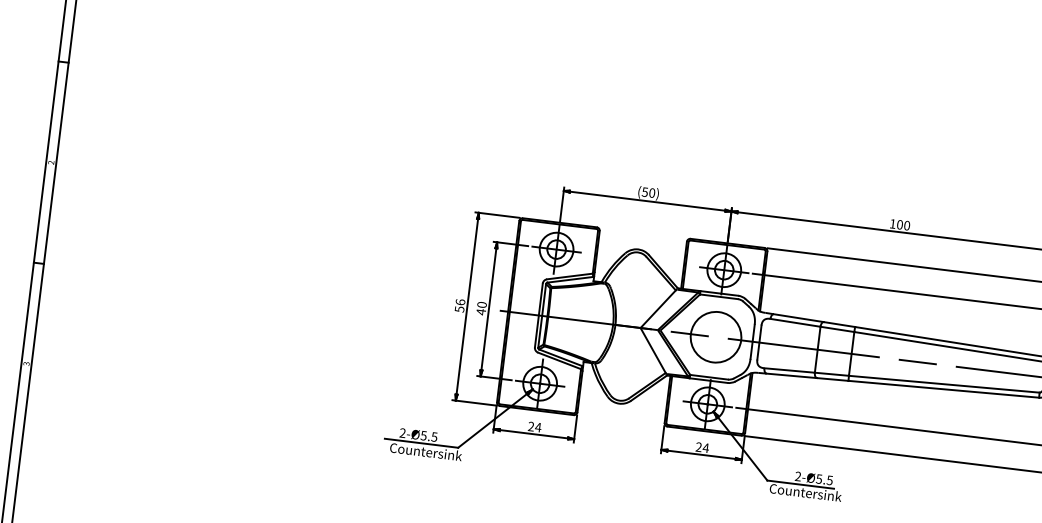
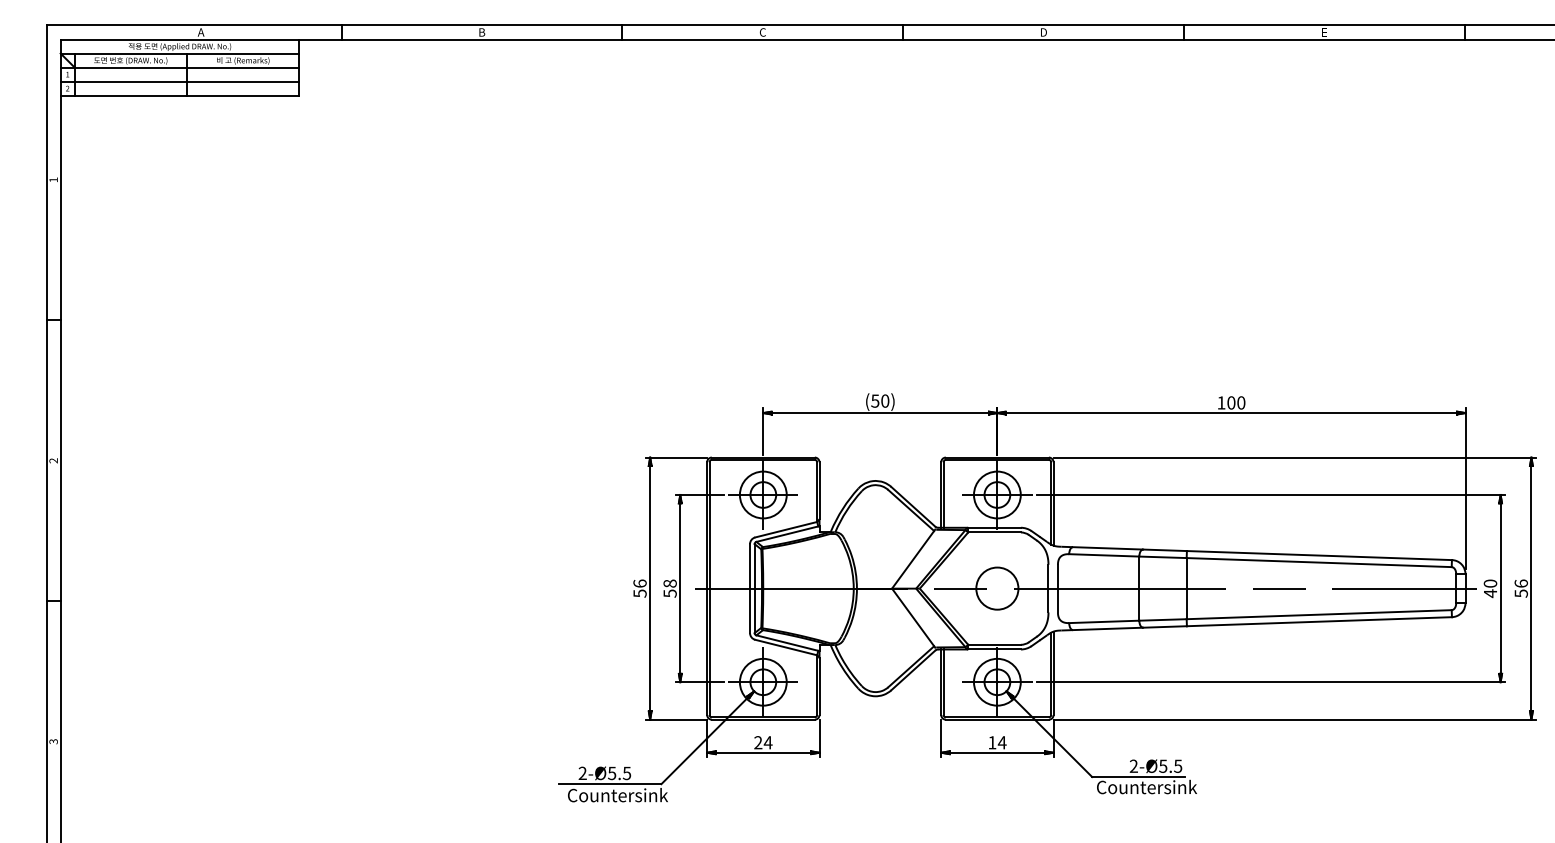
text: (481, 308) -> (669, 588), 40 -> 58
circle: (716, 337) -> (997, 588), size x0.6
text: (699, 447) -> (992, 742), 24 -> 14

